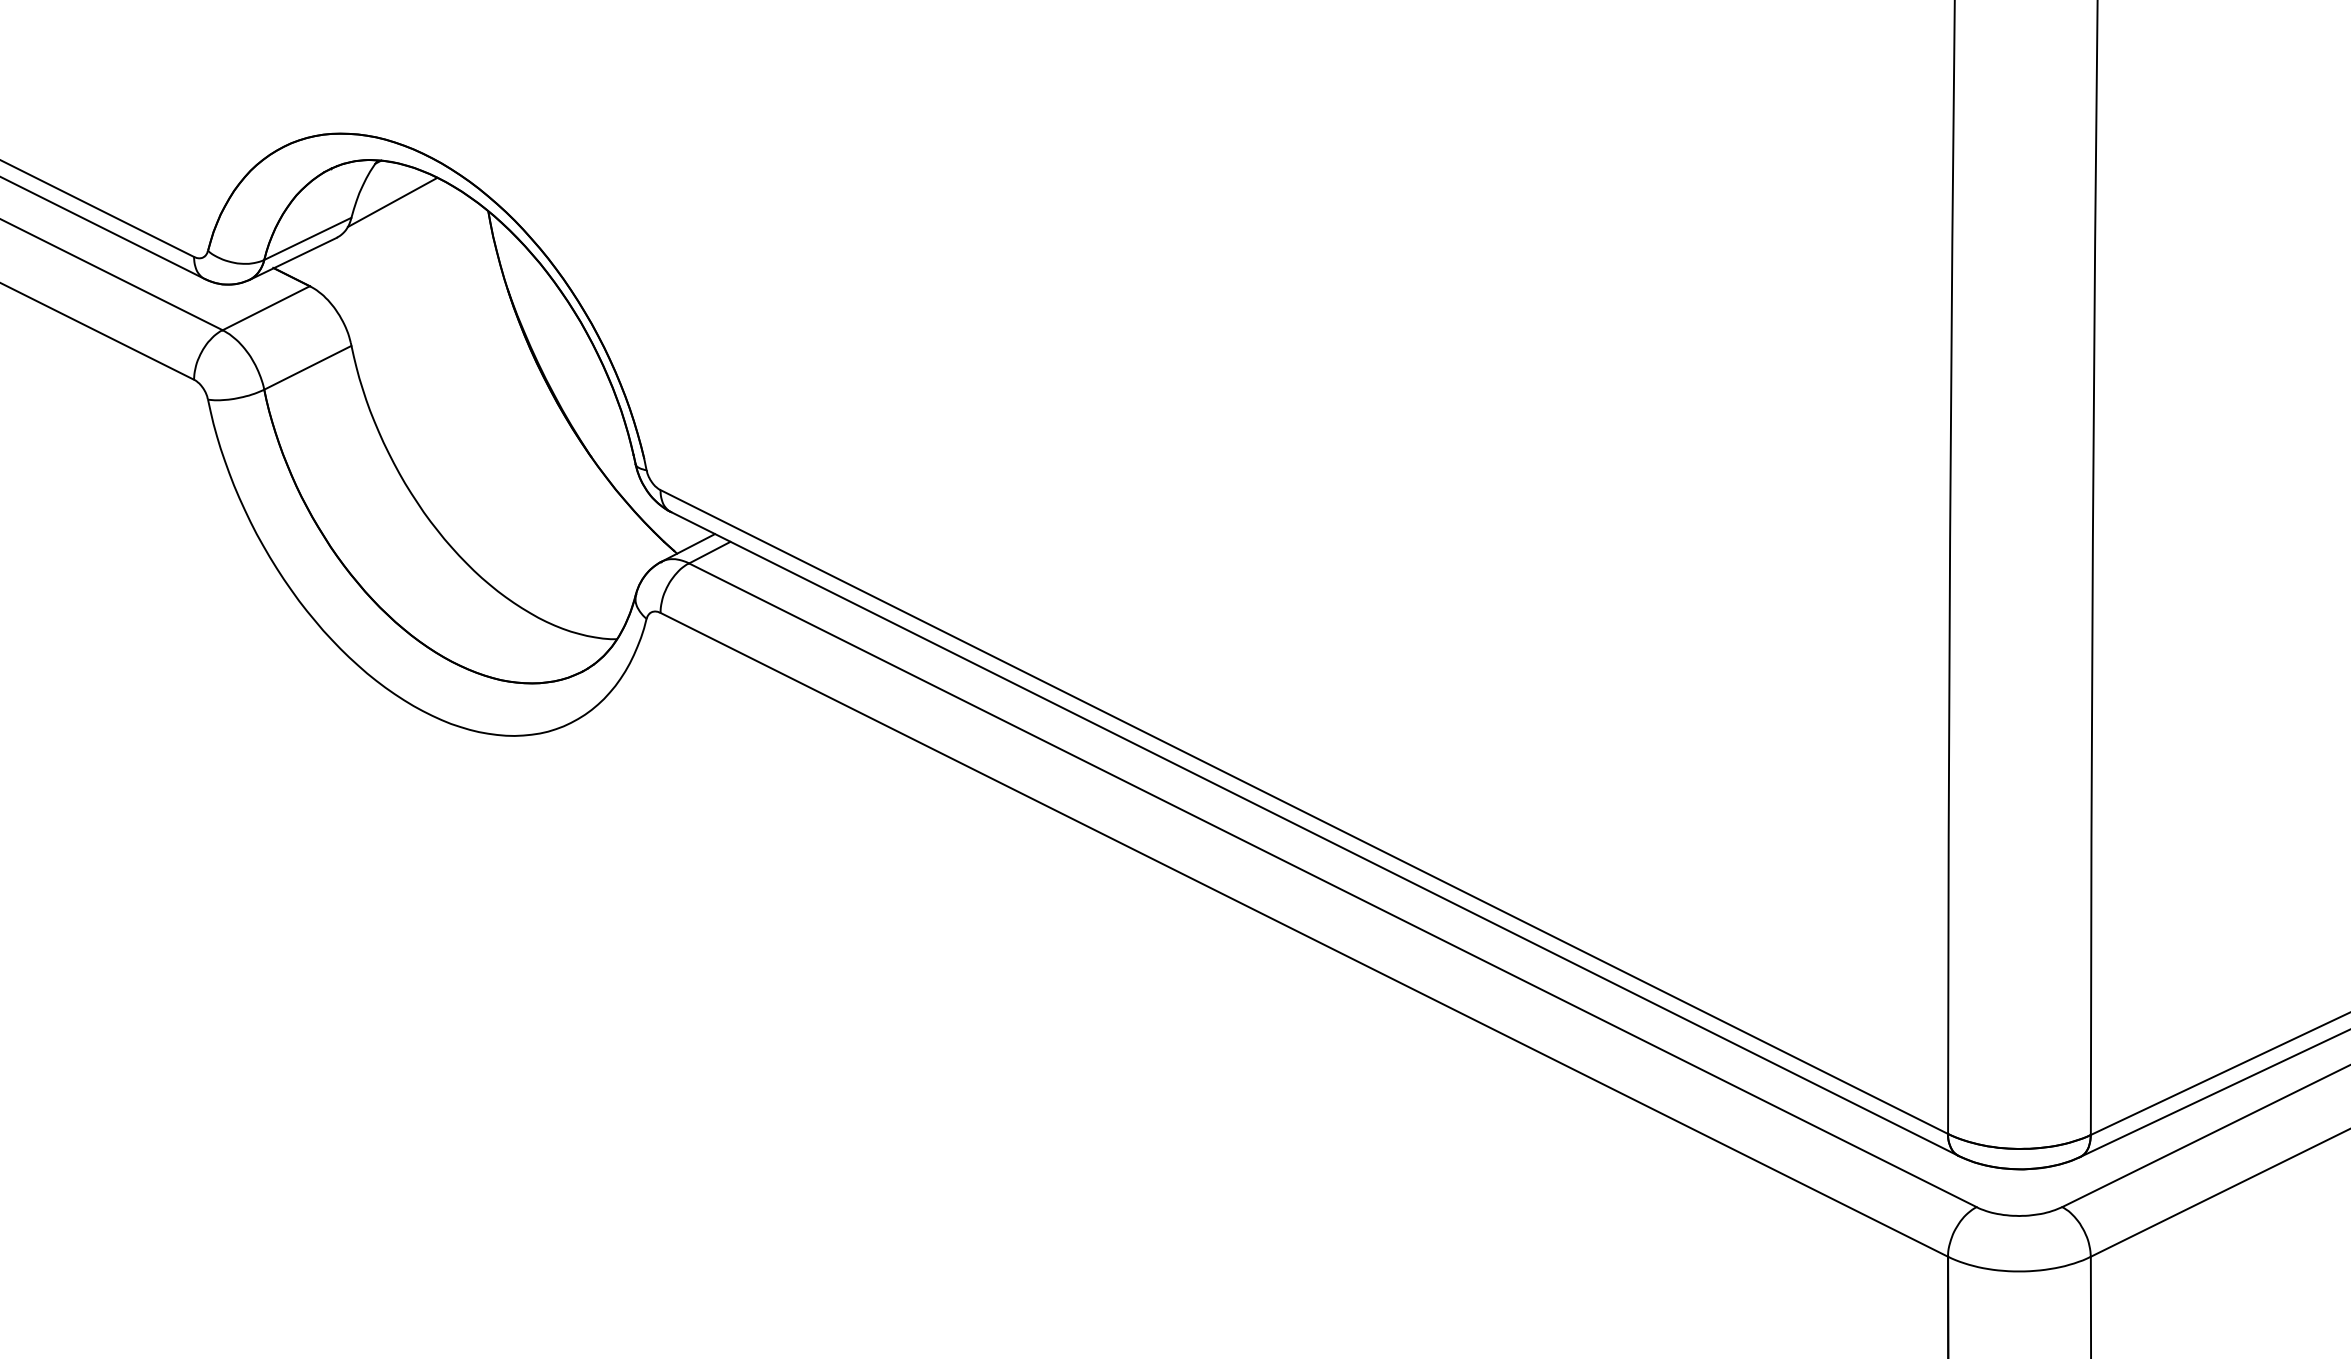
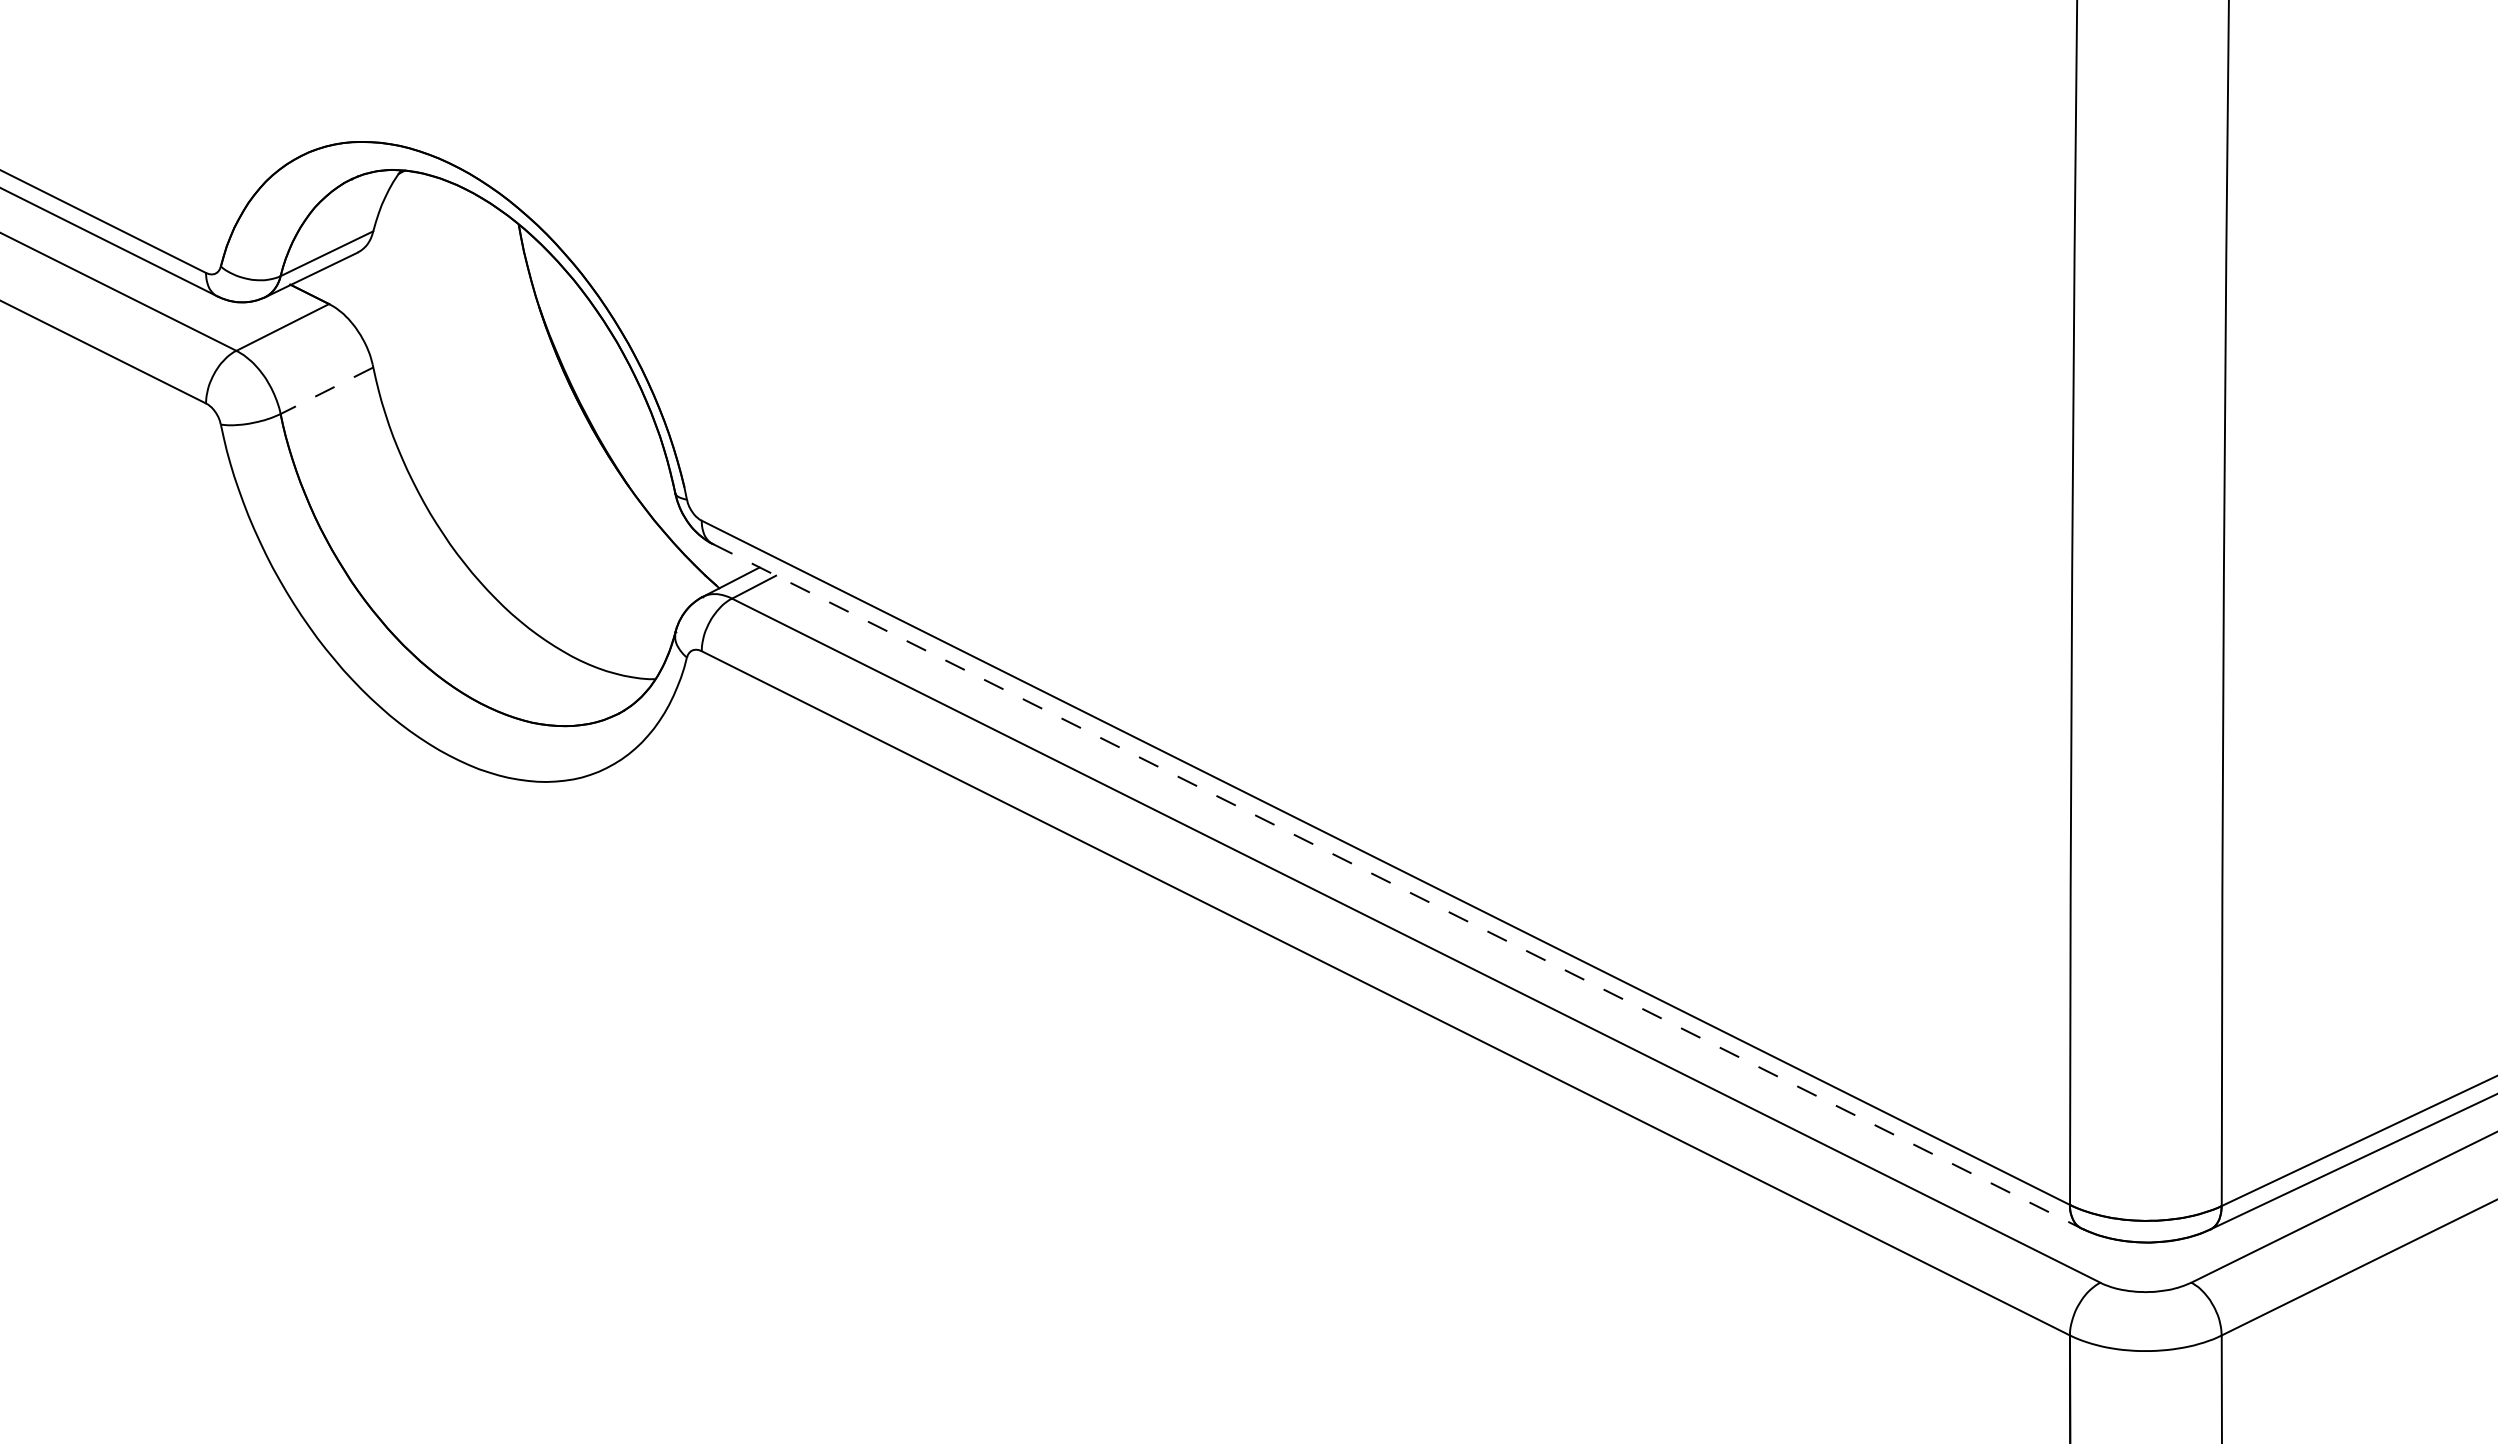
line: (392, 201) -> (416, 214), removed
line: (307, 367) -> (326, 390), solid -> dashed
line: (1315, 834) -> (1397, 886), solid -> dashed

